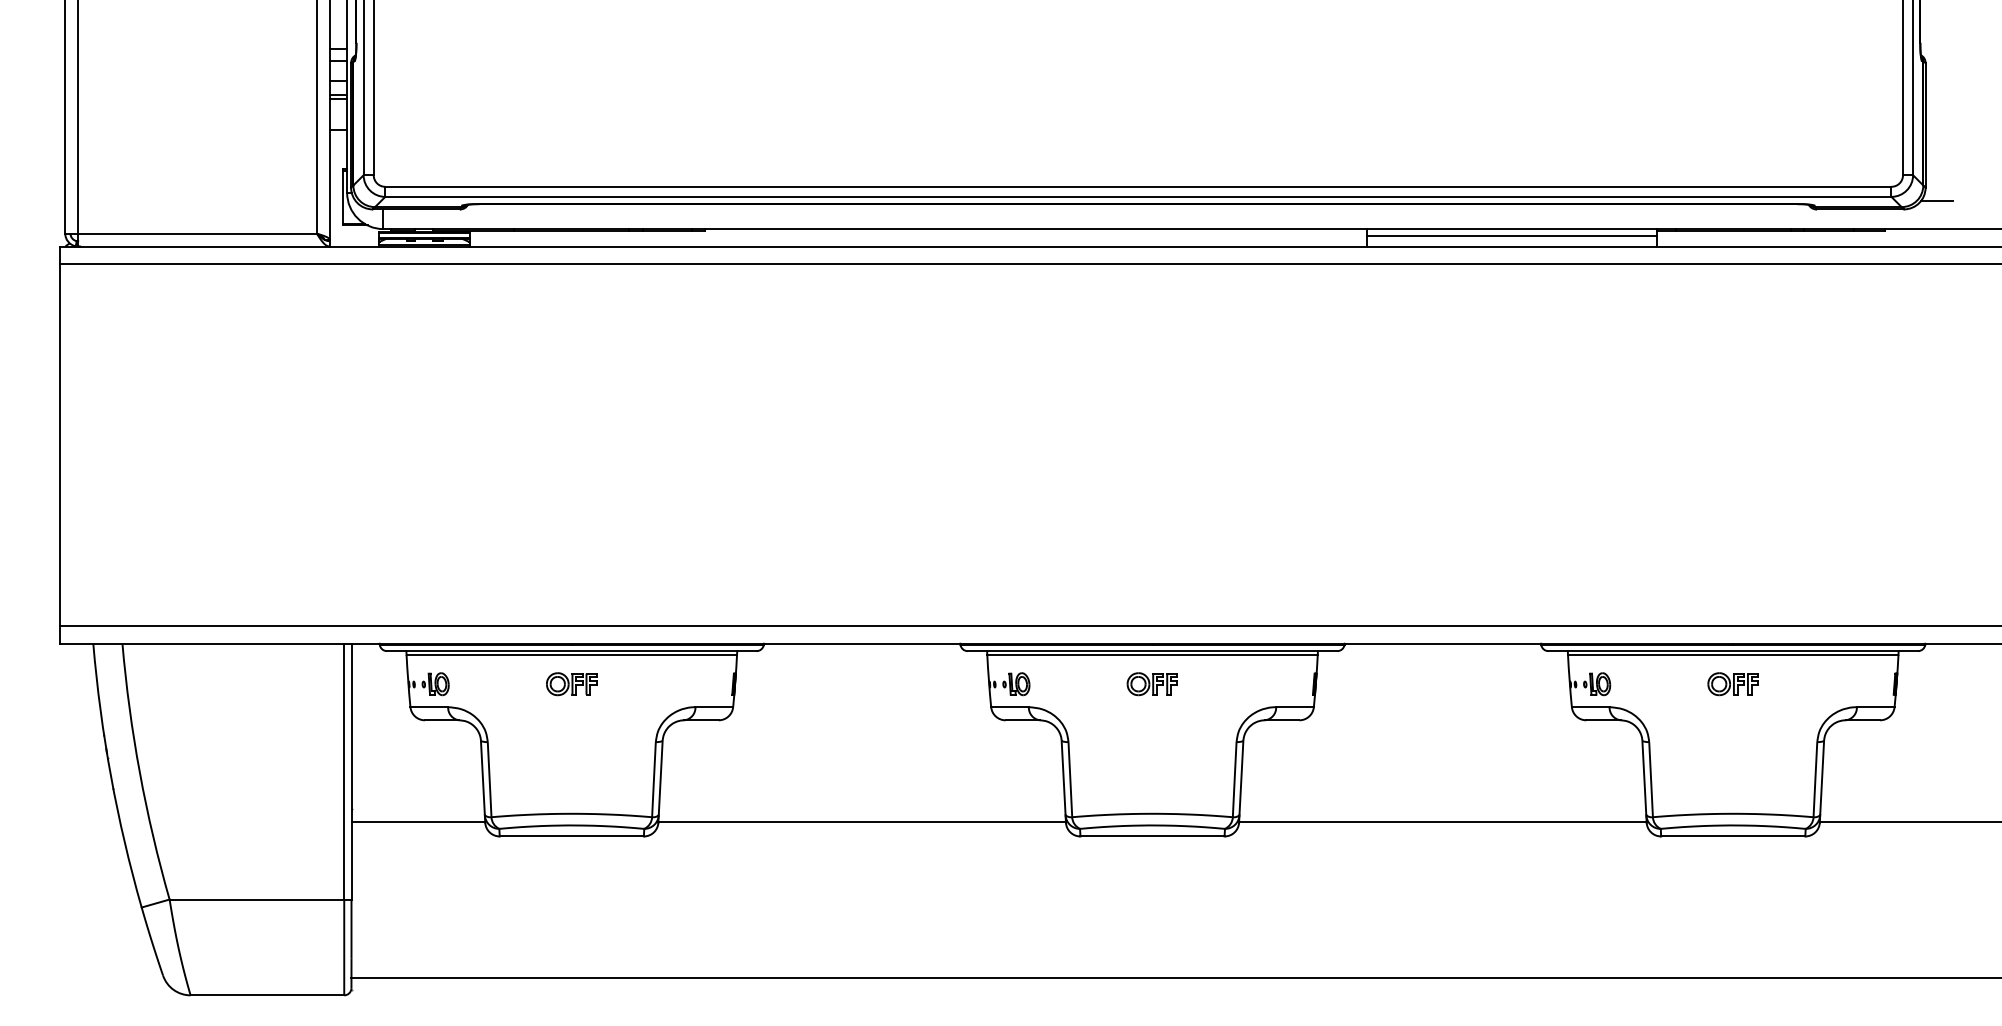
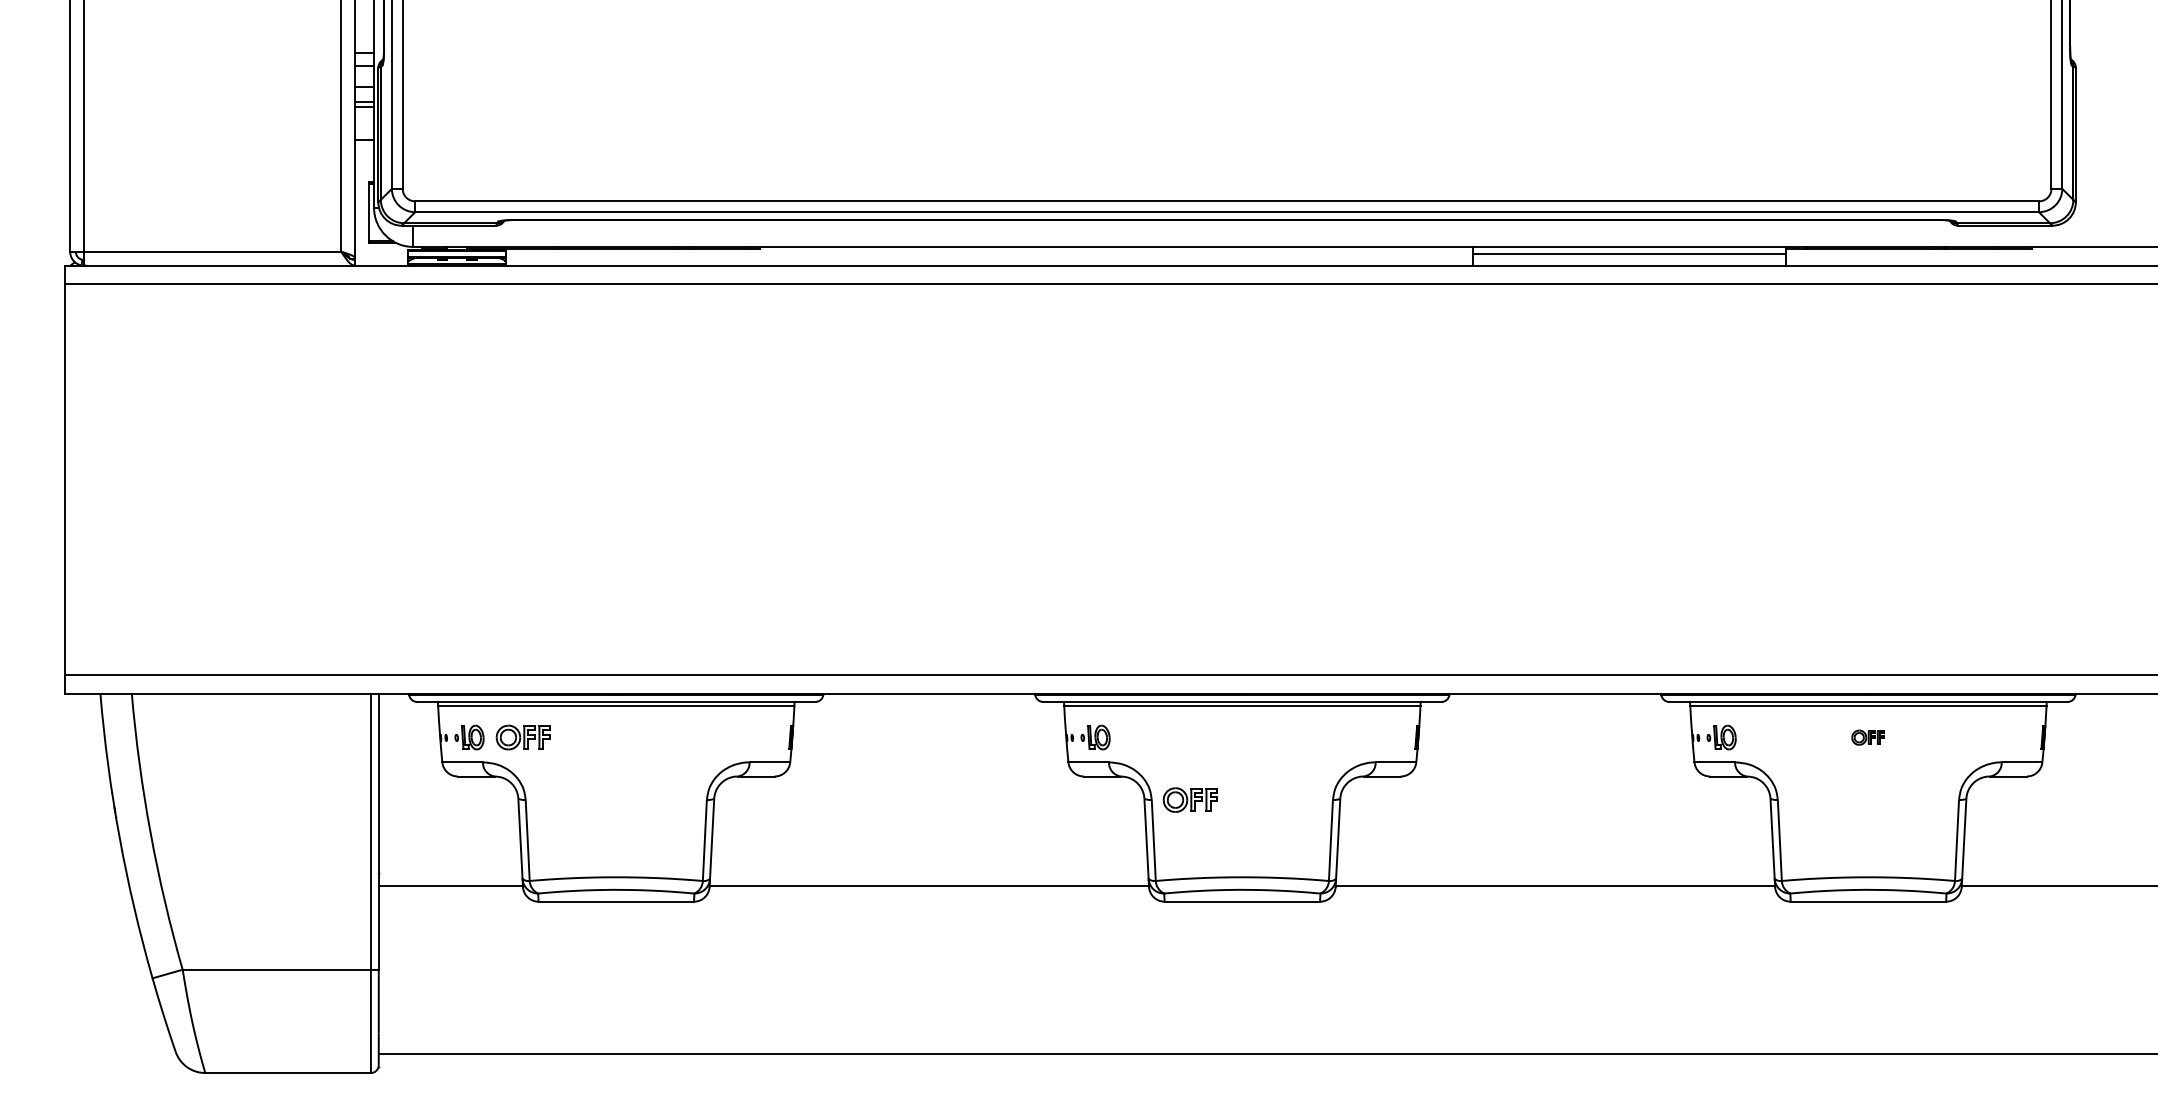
line: (1936, 201) -> (2087, 217), removed
part: (571, 684) -> (523, 737), moved
part: (1151, 684) -> (1189, 800), moved
part: (1732, 684) -> (1867, 737), size x0.6

